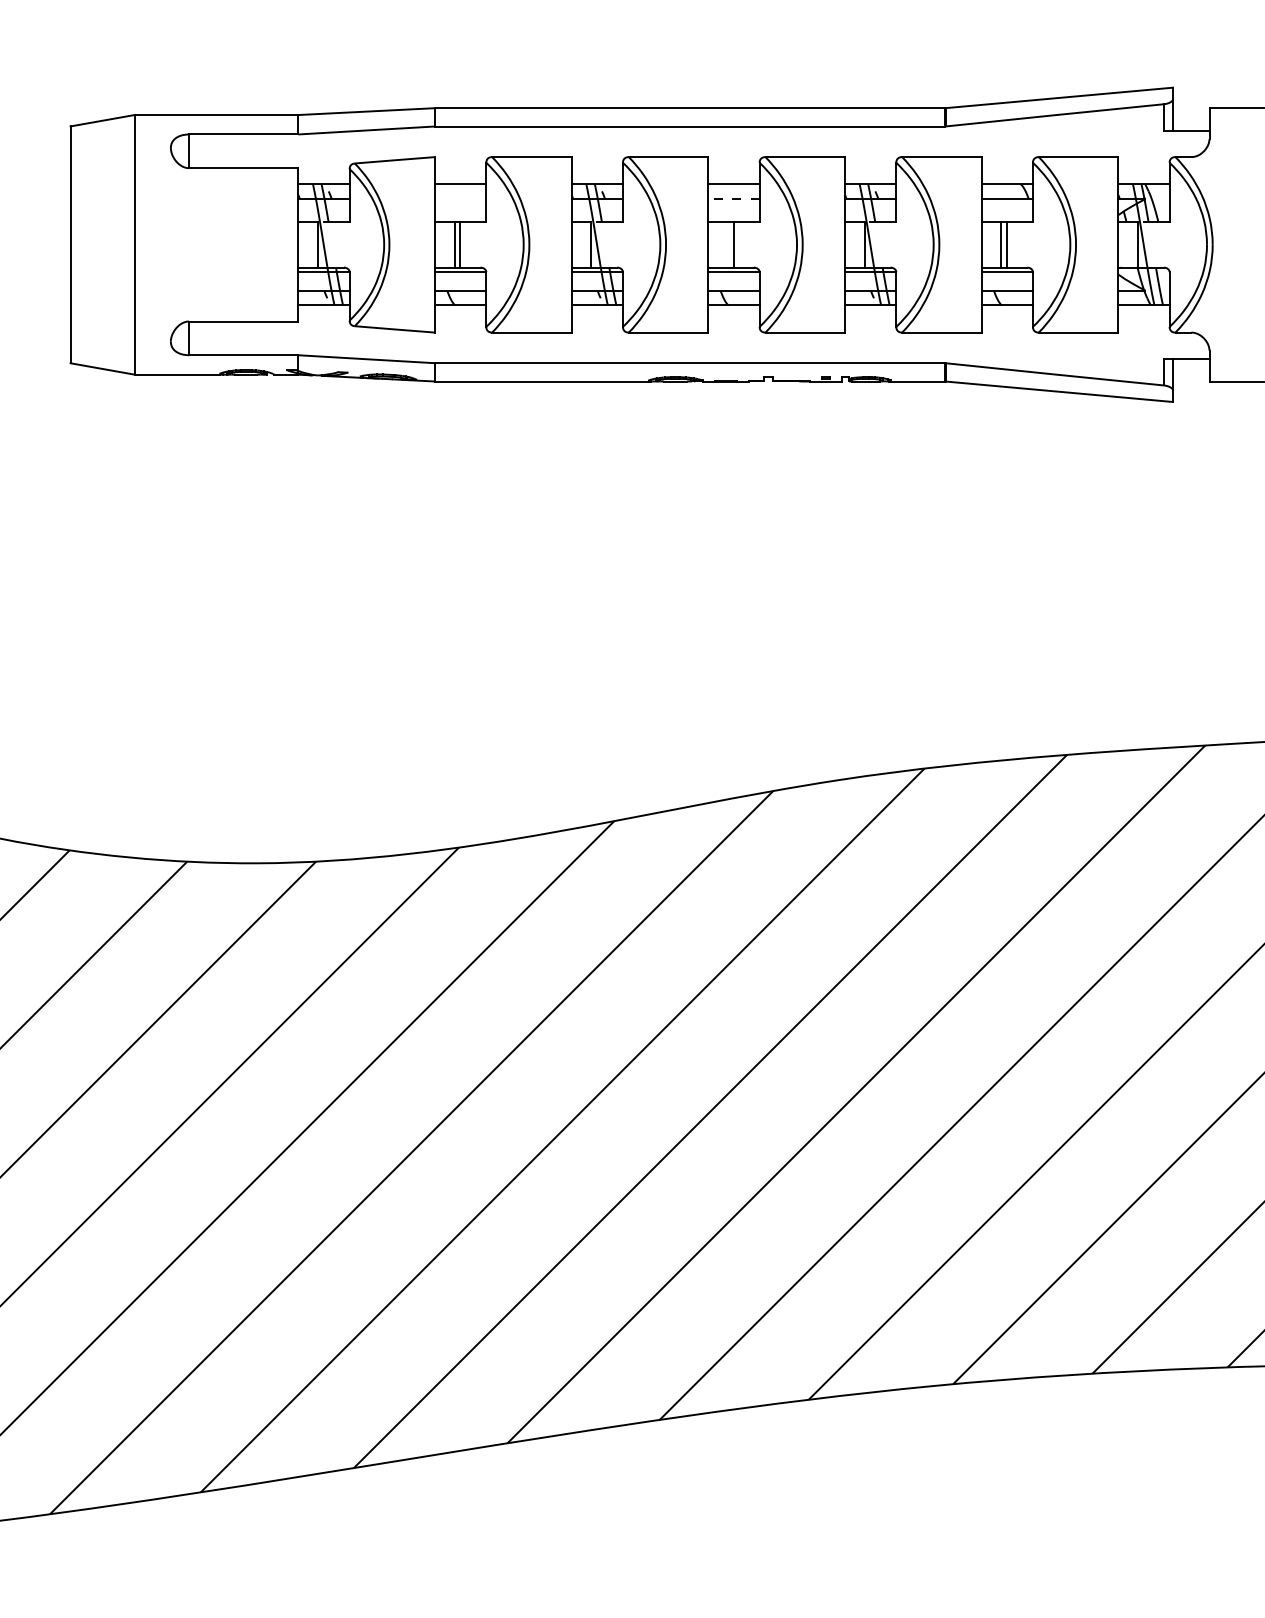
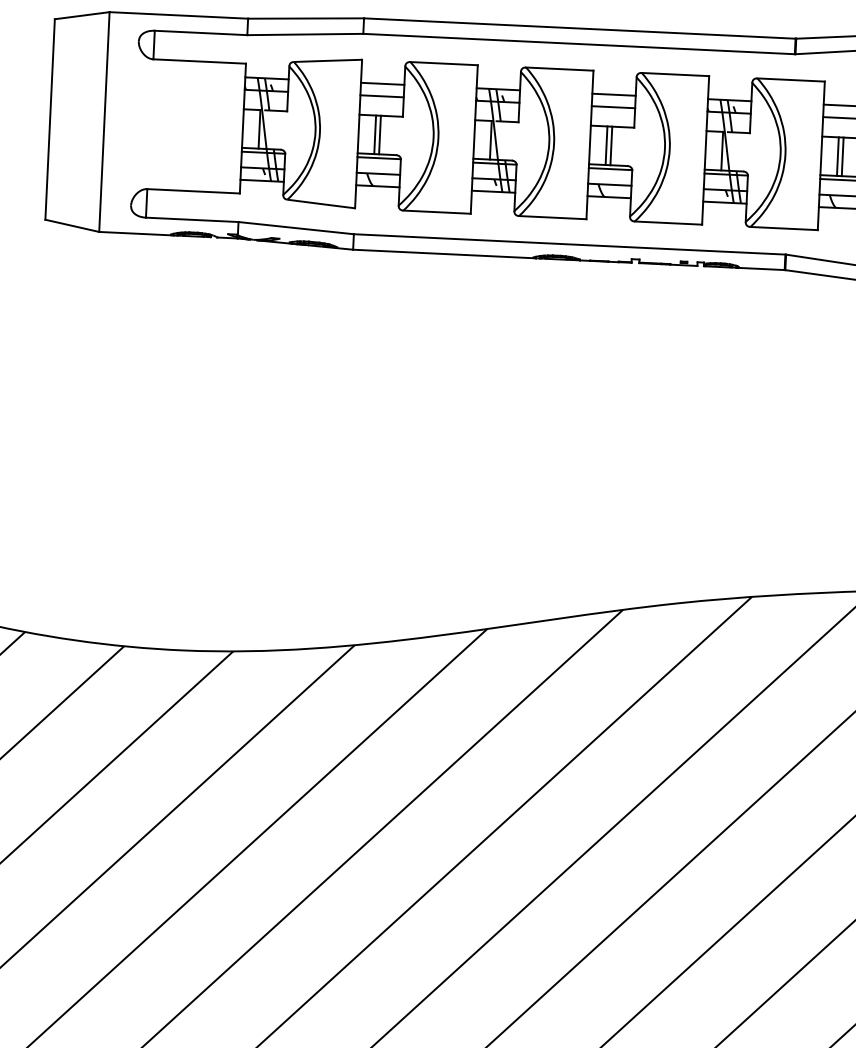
line: (460, 199) -> (381, 96), added
line: (734, 199) -> (613, 107), dashed -> solid
line: (727, 244) -> (606, 145), added

